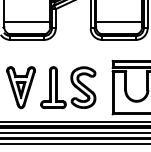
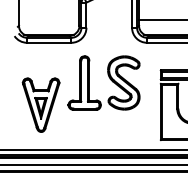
line: (27, 22) -> (49, 20), removed
part: (68, 87) -> (104, 82), moved

